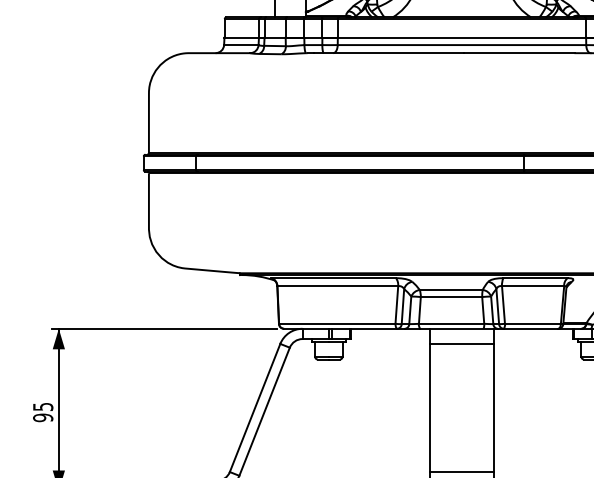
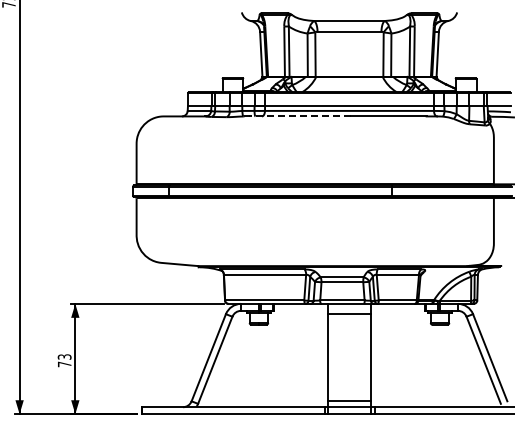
line: (388, 53) -> (299, 116), solid -> dashed
text: (42, 412) -> (64, 360), 95 -> 73

